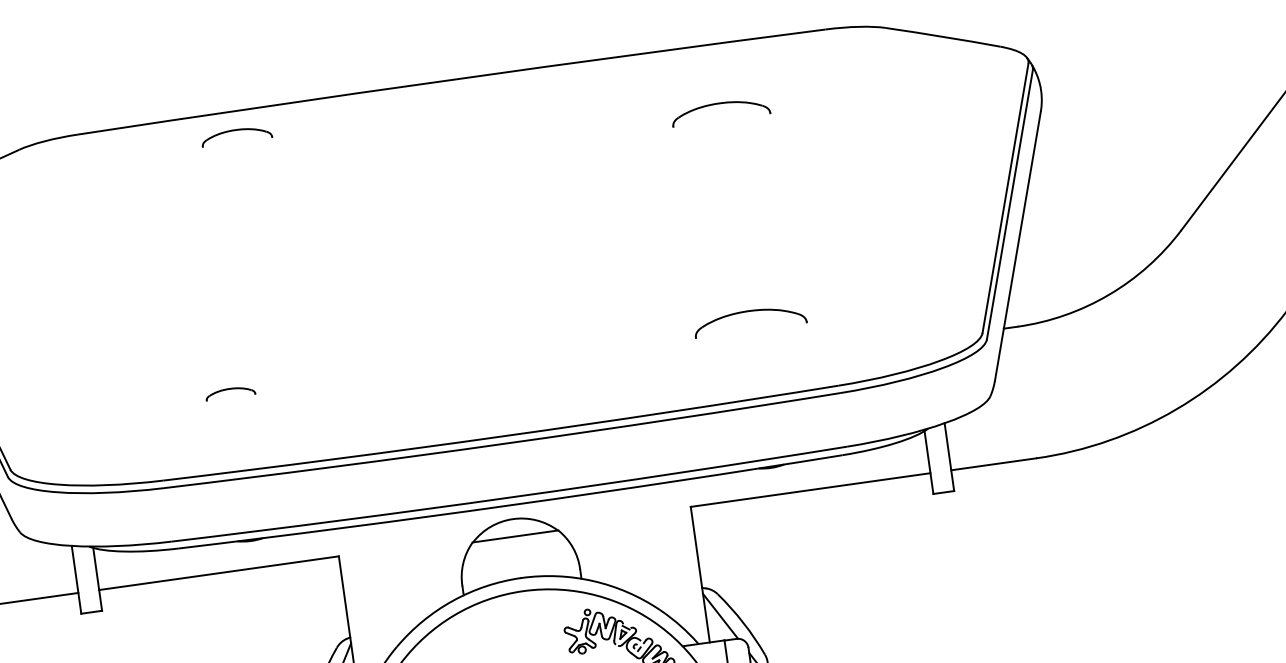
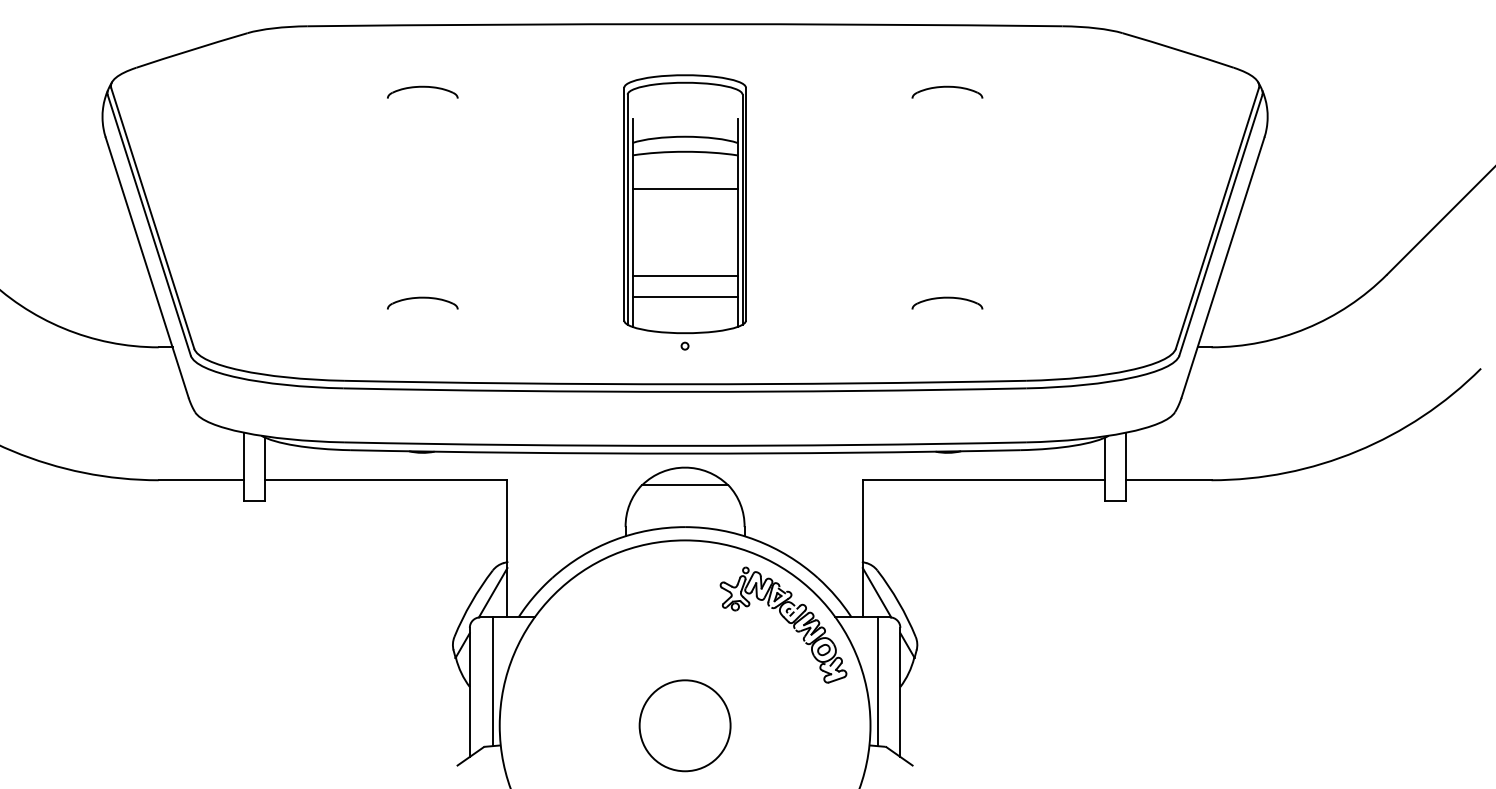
part: (720, 110) -> (947, 91), size x0.71
part: (236, 134) -> (422, 91), moved
part: (476, 266) -> (684, 212), added
part: (749, 319) -> (947, 302), size x0.62
part: (230, 392) -> (422, 302), size x1.43

